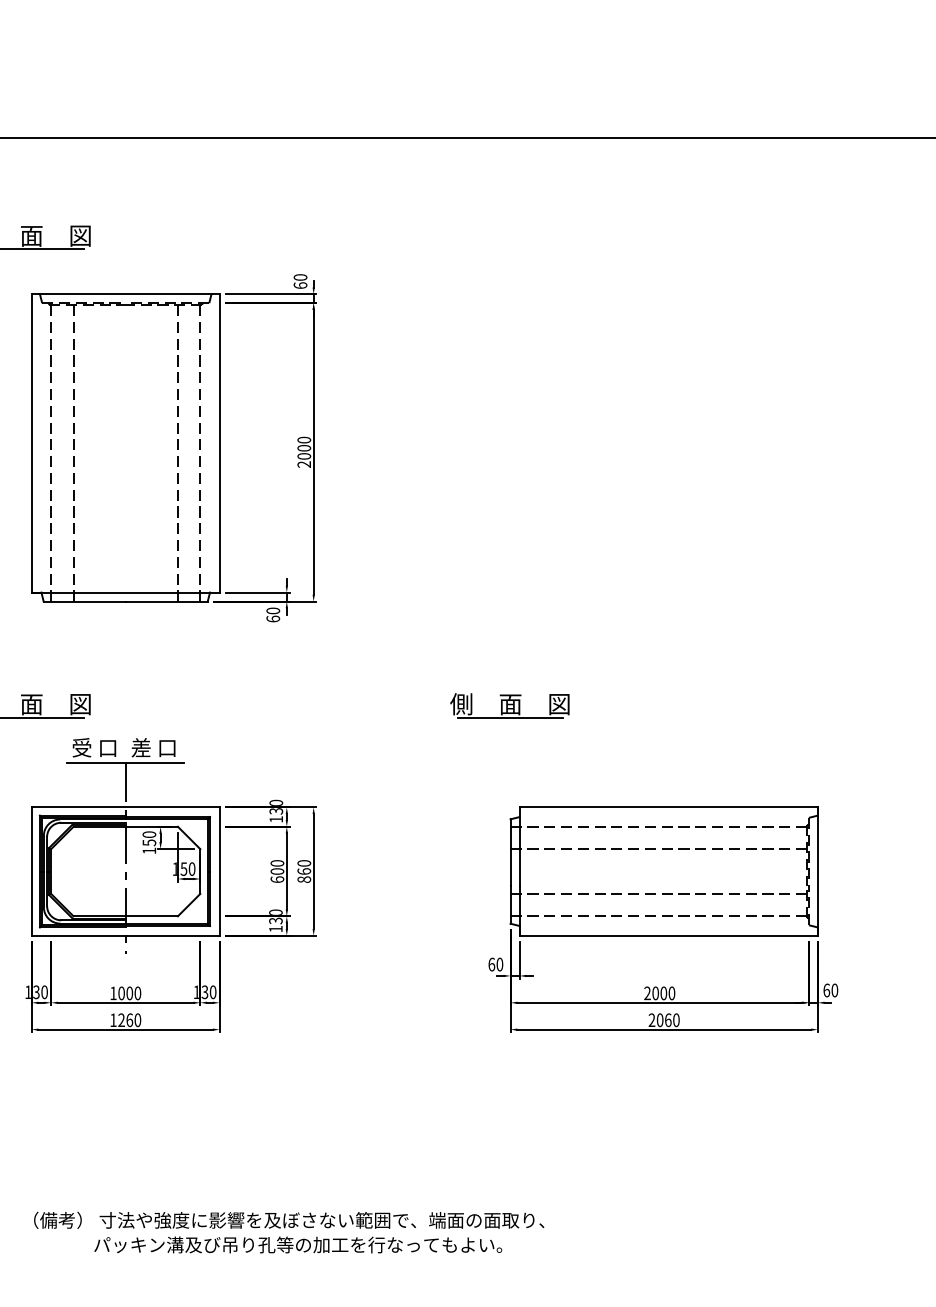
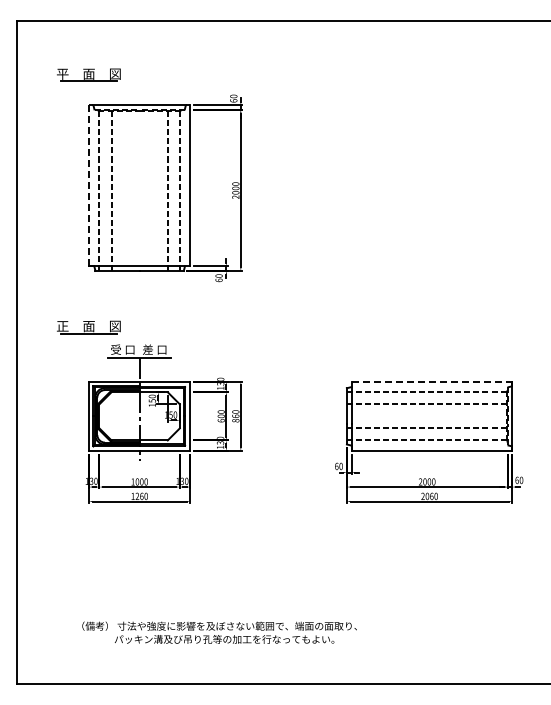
line: (32, 442) -> (89, 185), solid -> dashed
part: (509, 706) -> (346, 327), removed
line: (669, 806) -> (432, 381), solid -> dashed
text: (288, 1232) -> (219, 632), moved

